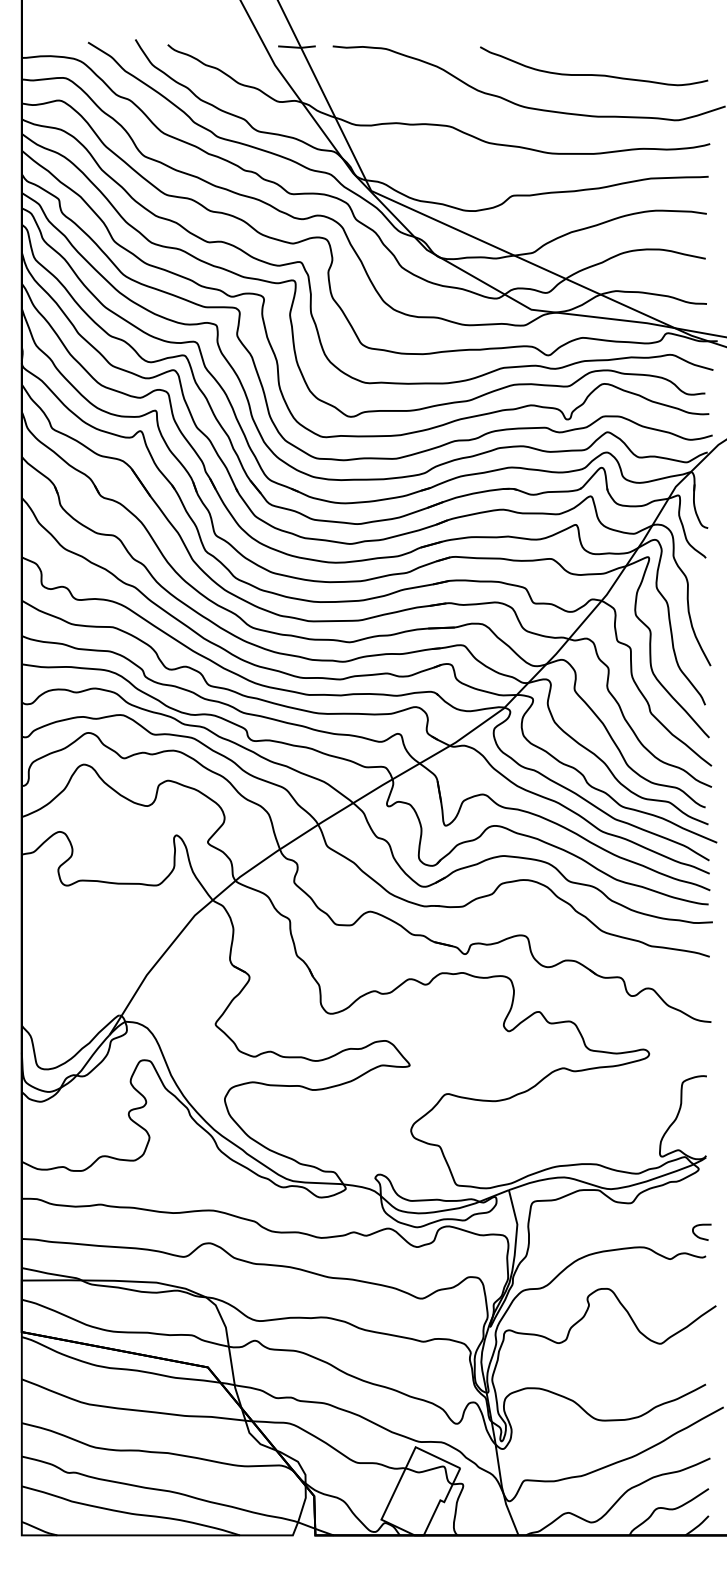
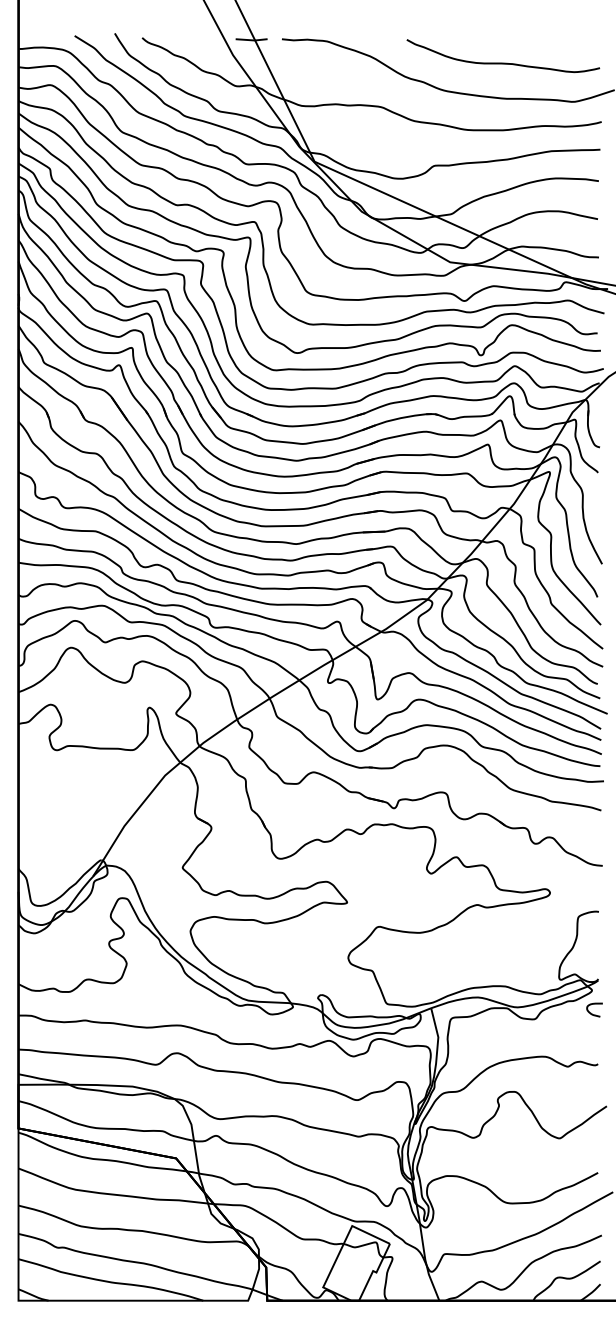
curve: (699, 1236) -> (592, 1013), moved

